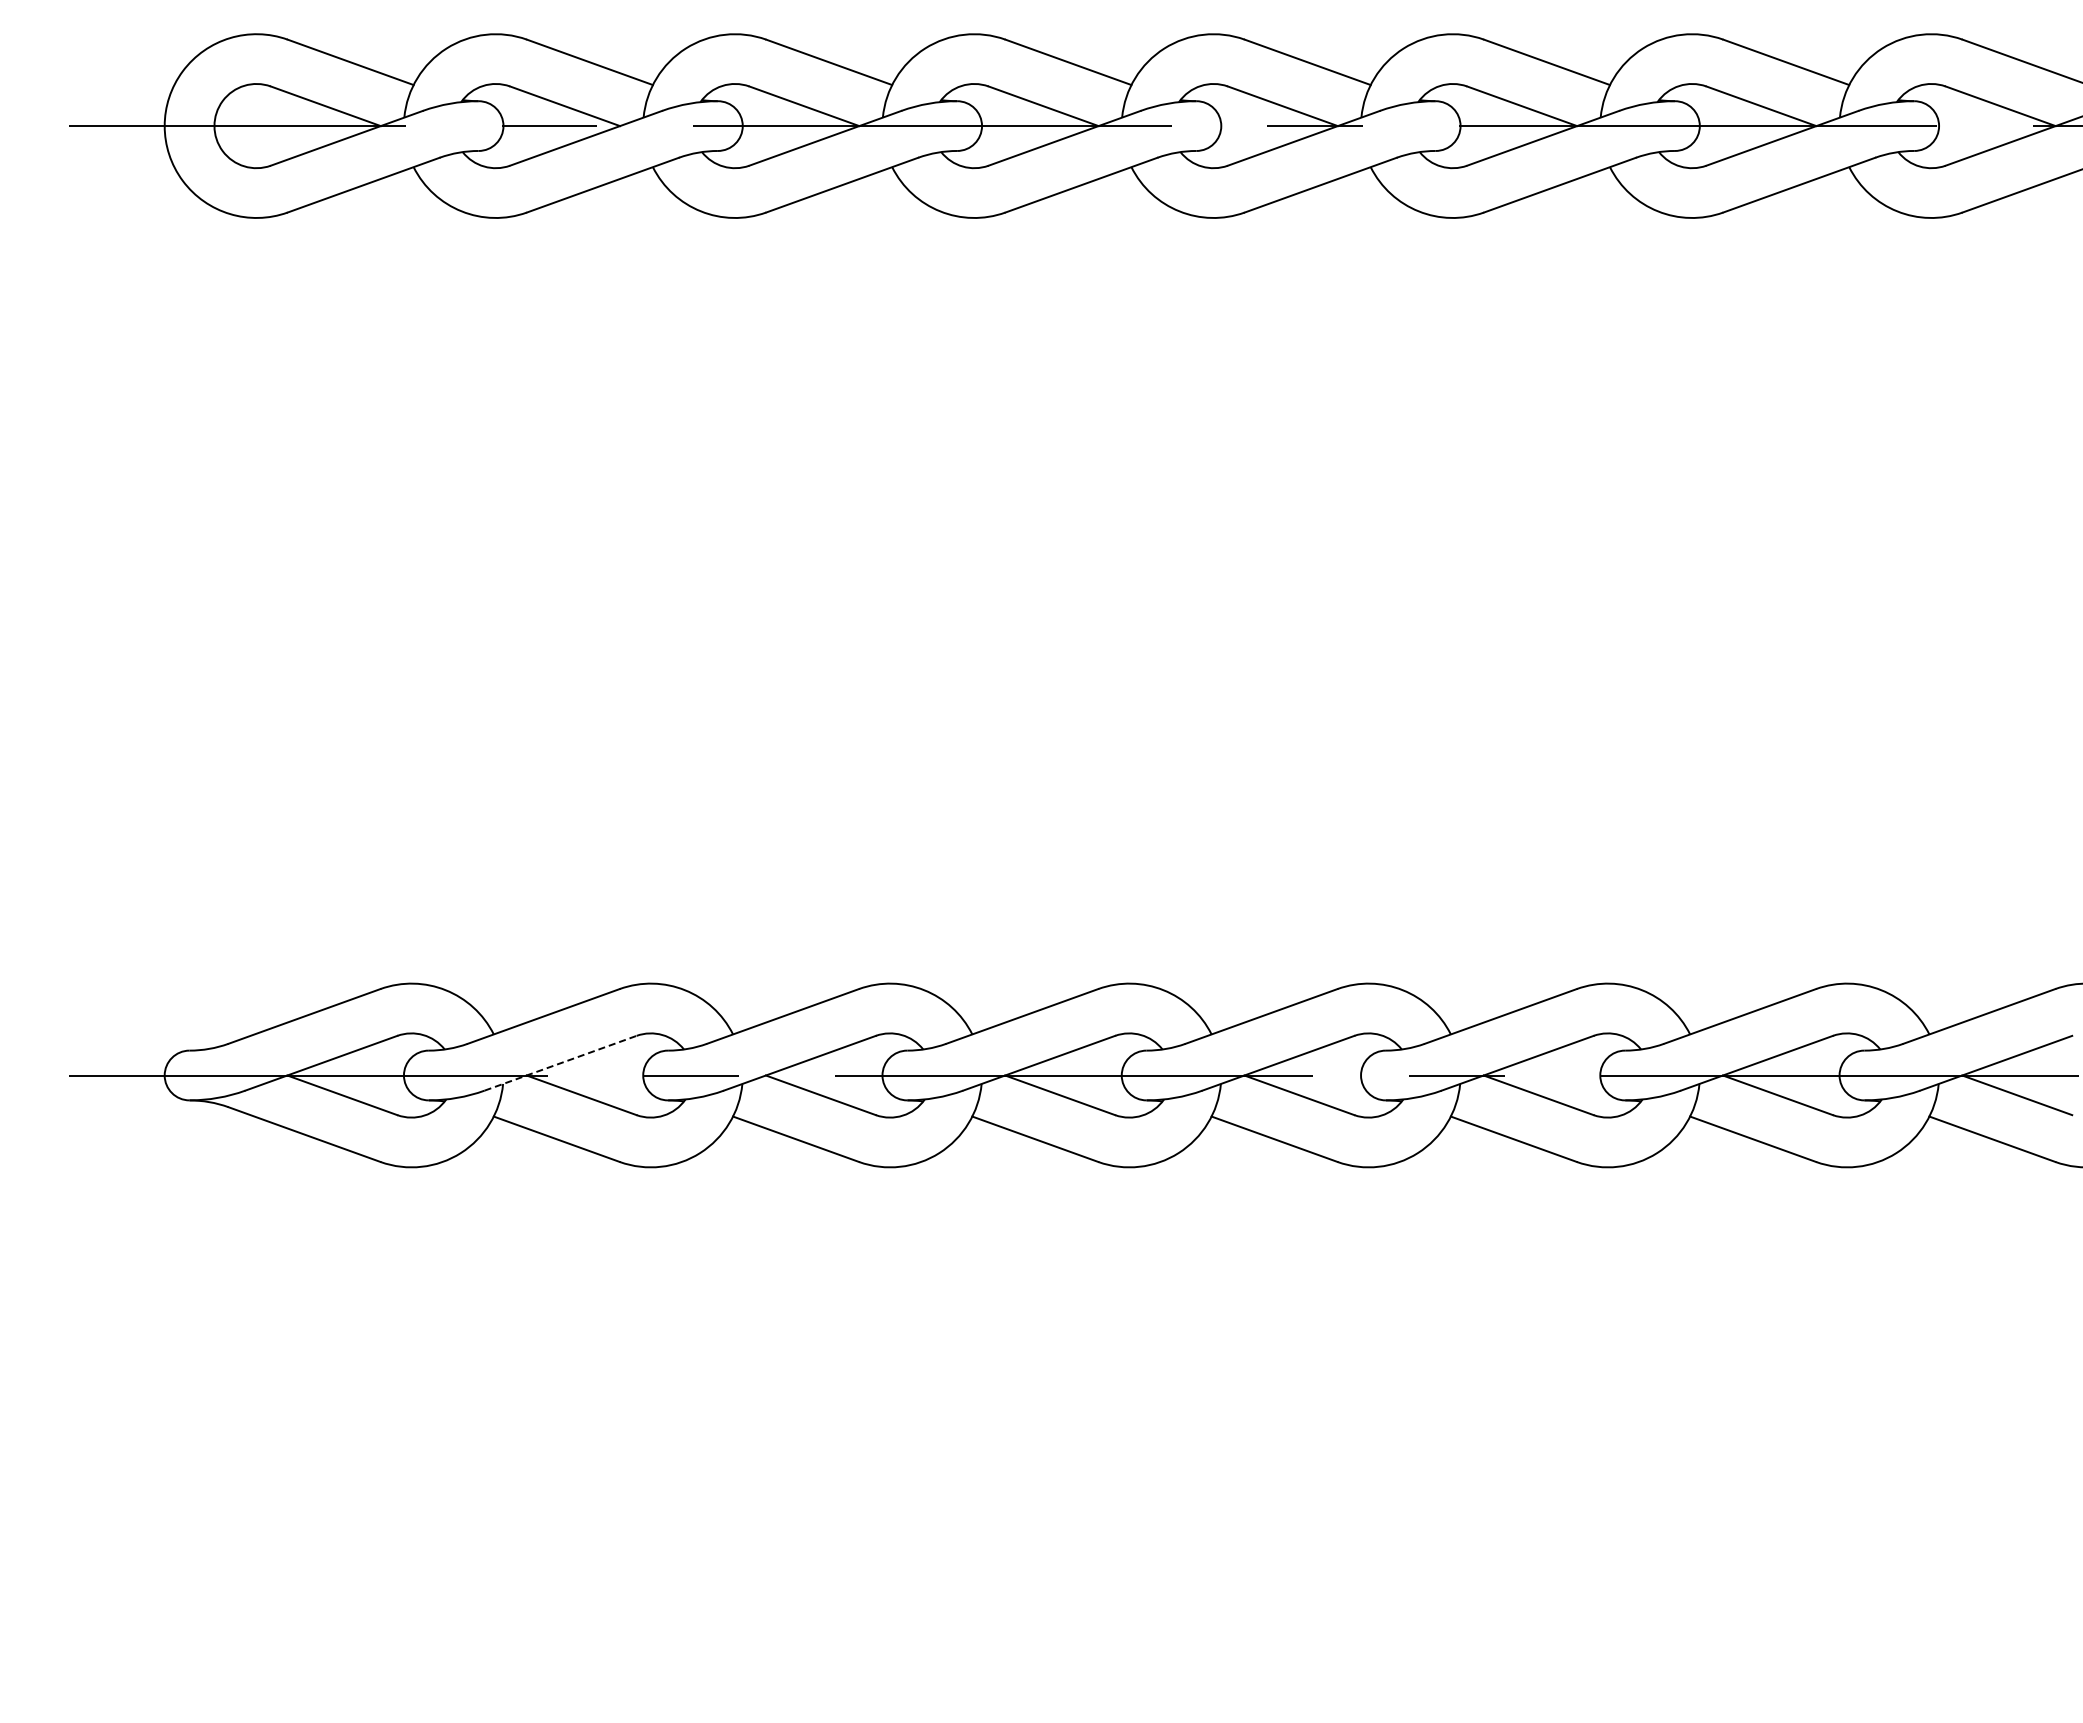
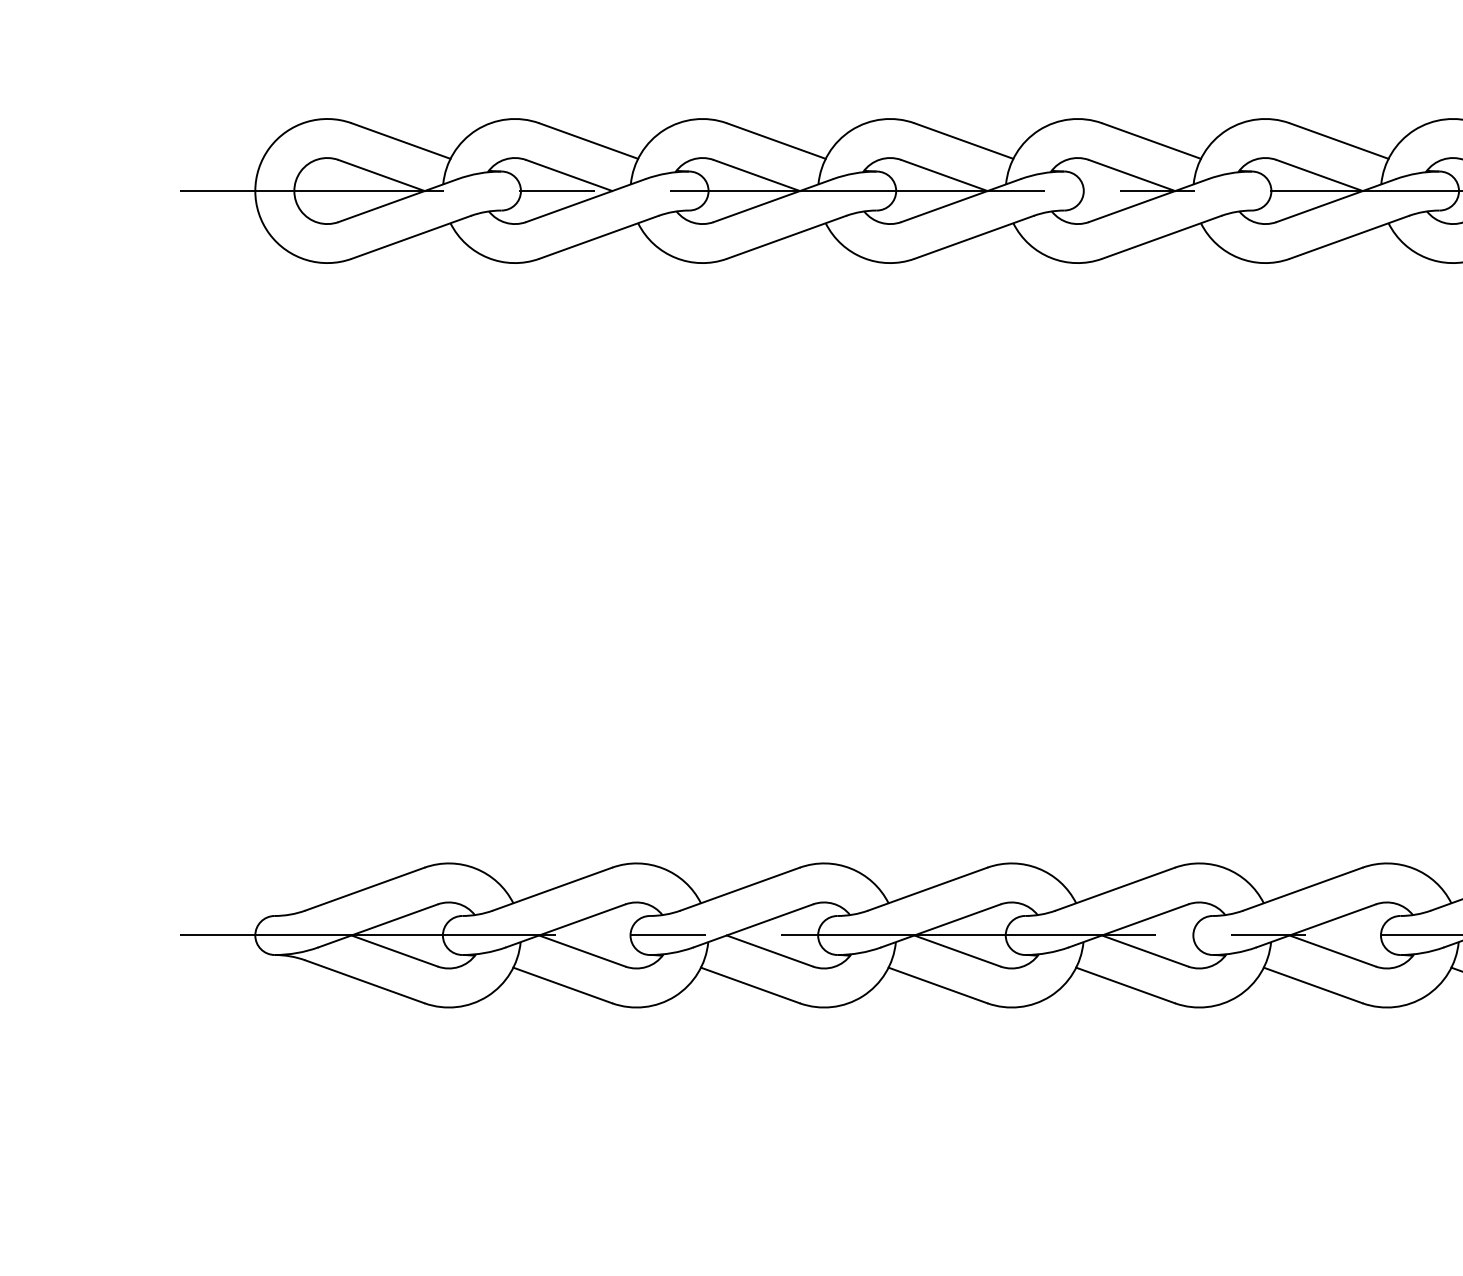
line: (560, 1063) -> (565, 926), dashed -> solid

